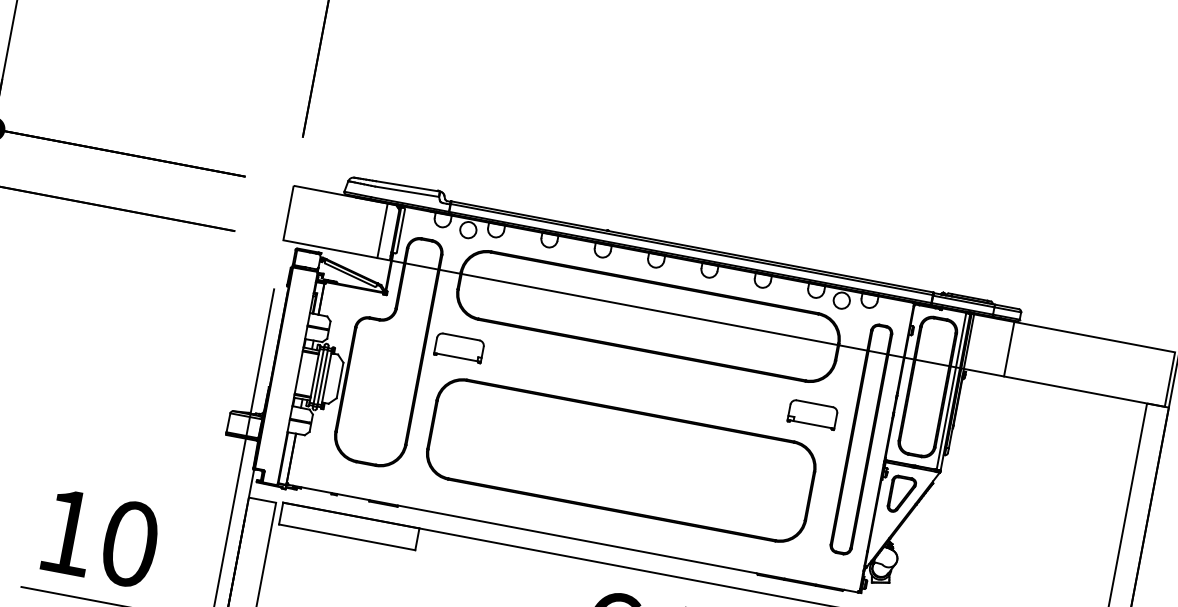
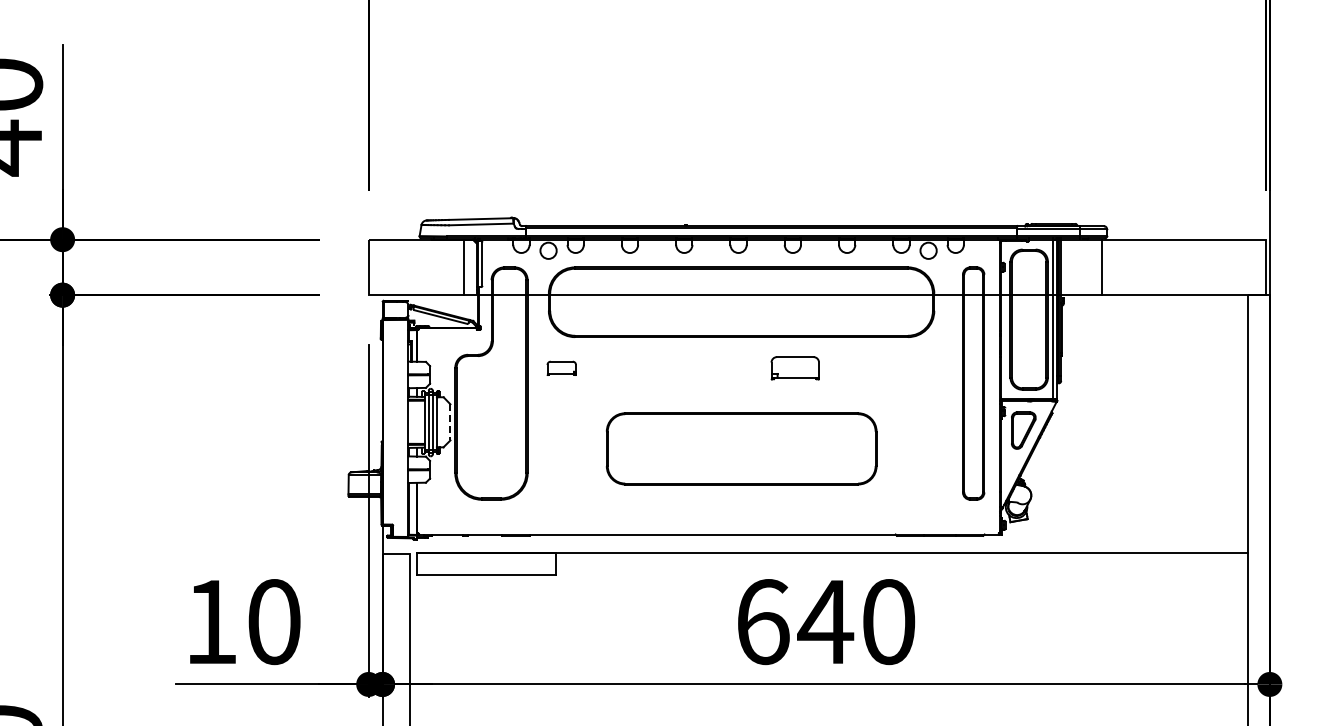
part: (459, 348) -> (561, 368), size x0.6
line: (340, 380) -> (450, 422), solid -> dashed
part: (811, 414) -> (794, 368), moved
part: (621, 460) -> (741, 448), size x0.7

